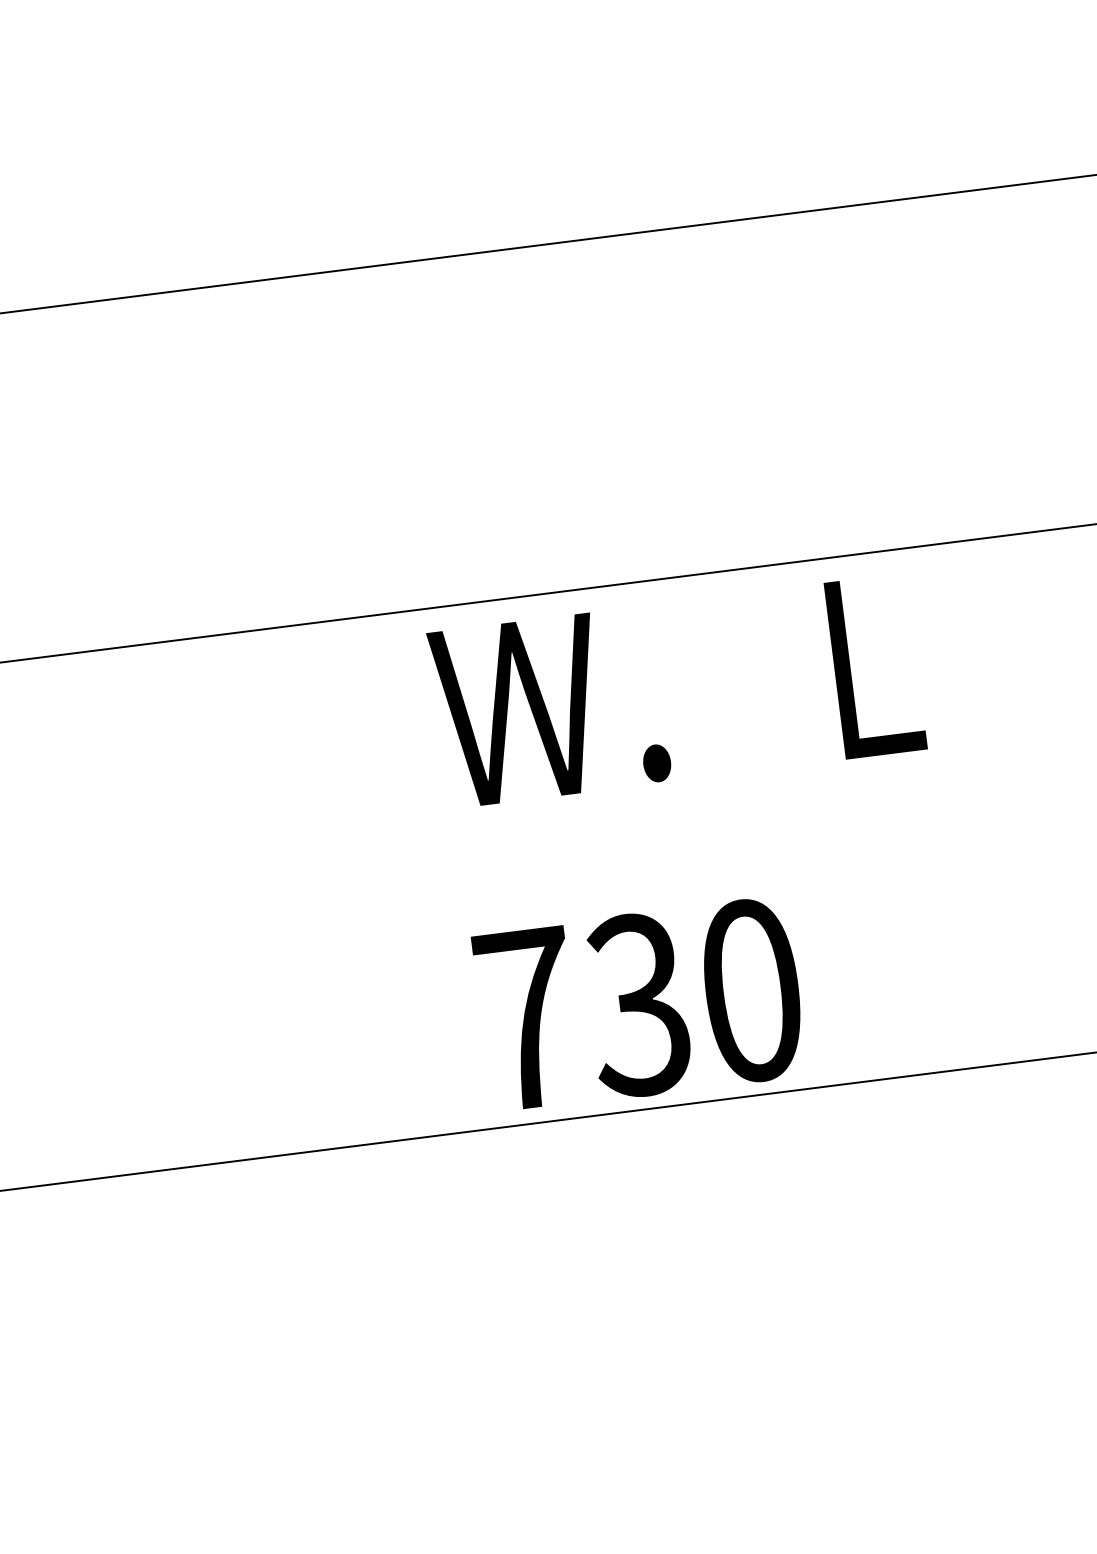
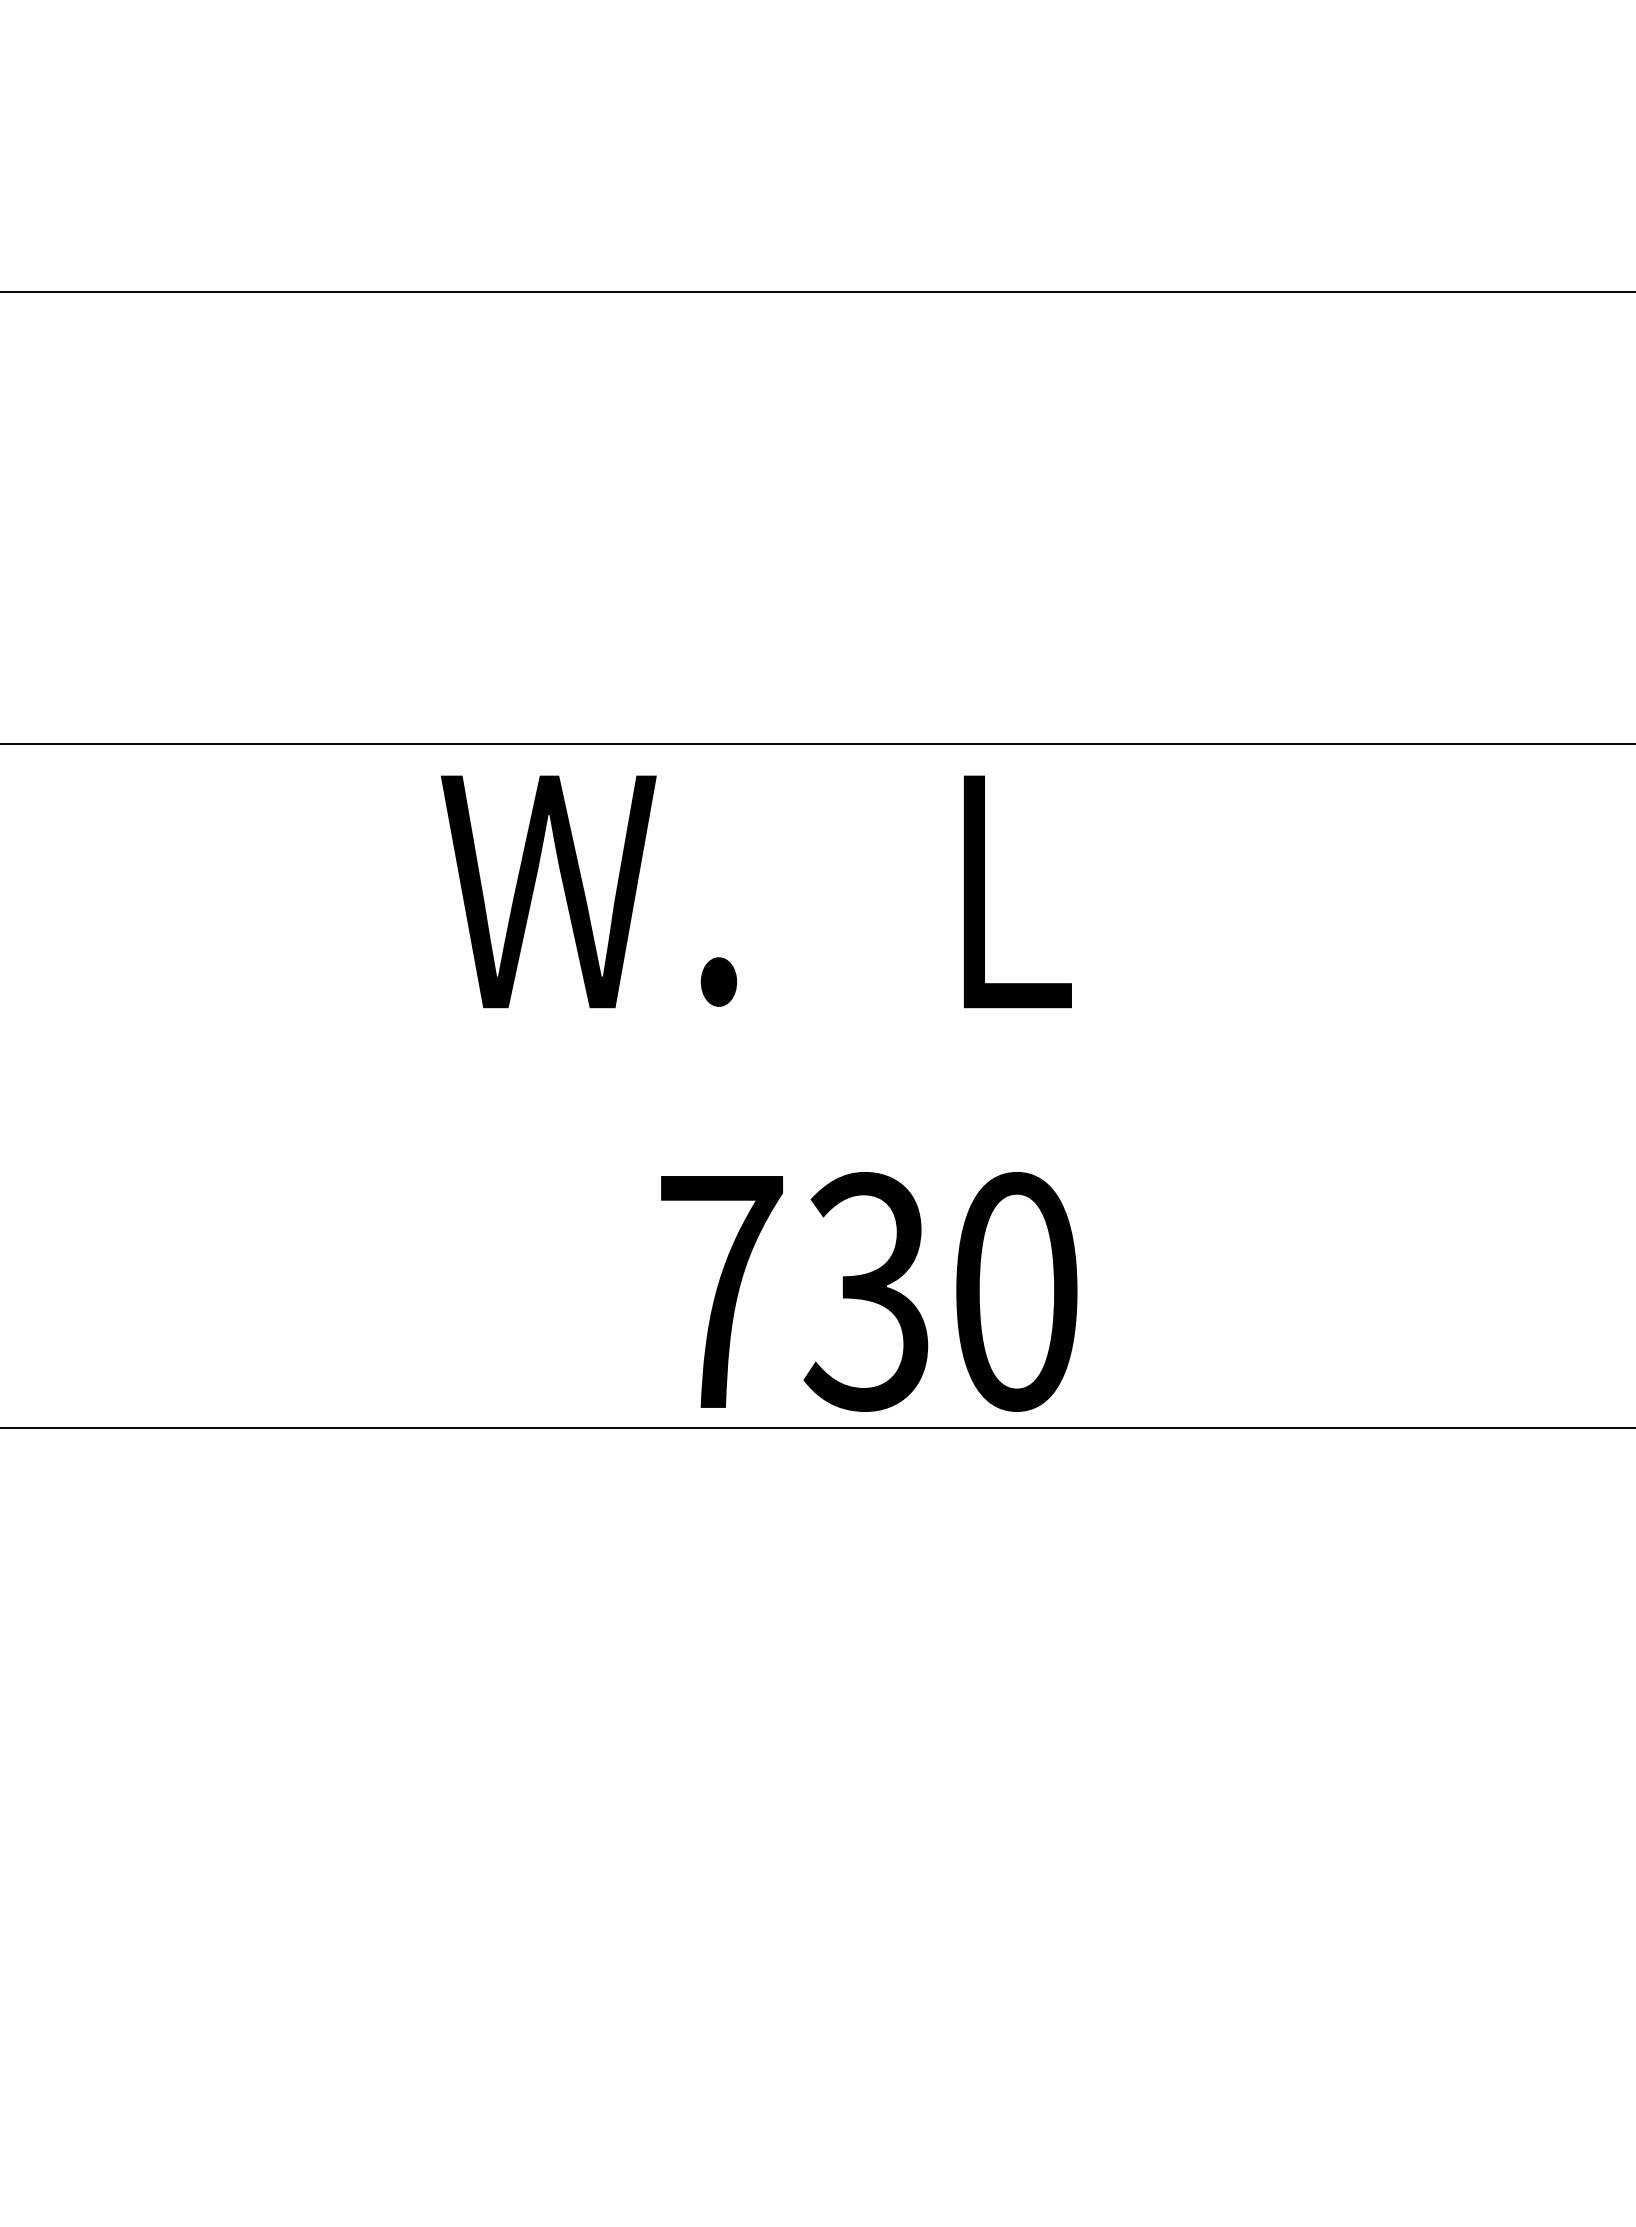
text: (676, 691) -> (755, 891), moved

